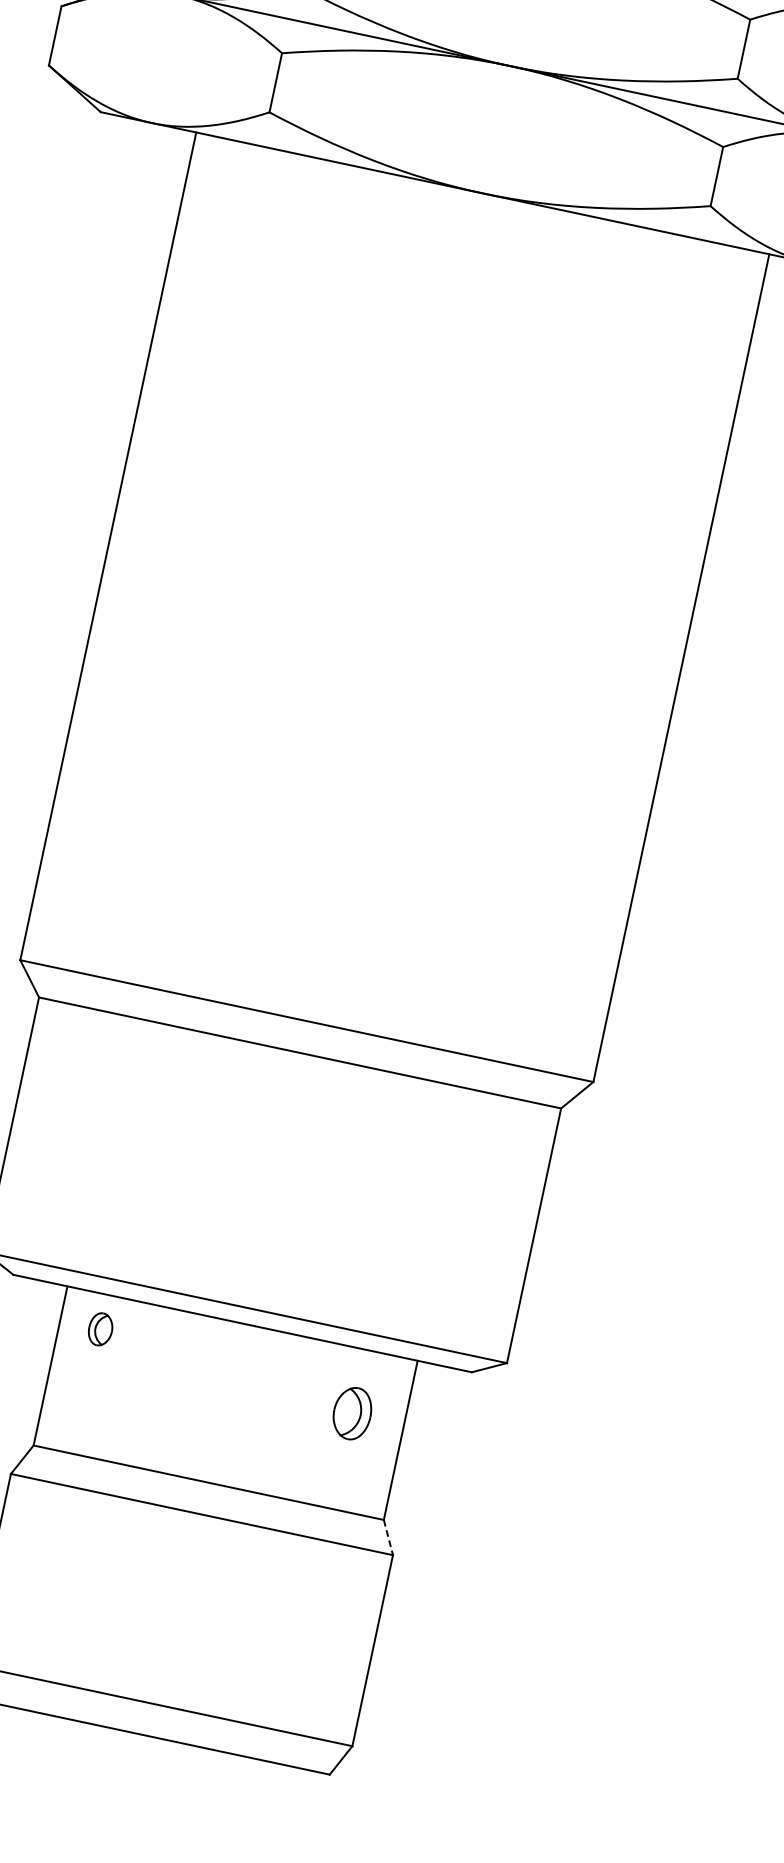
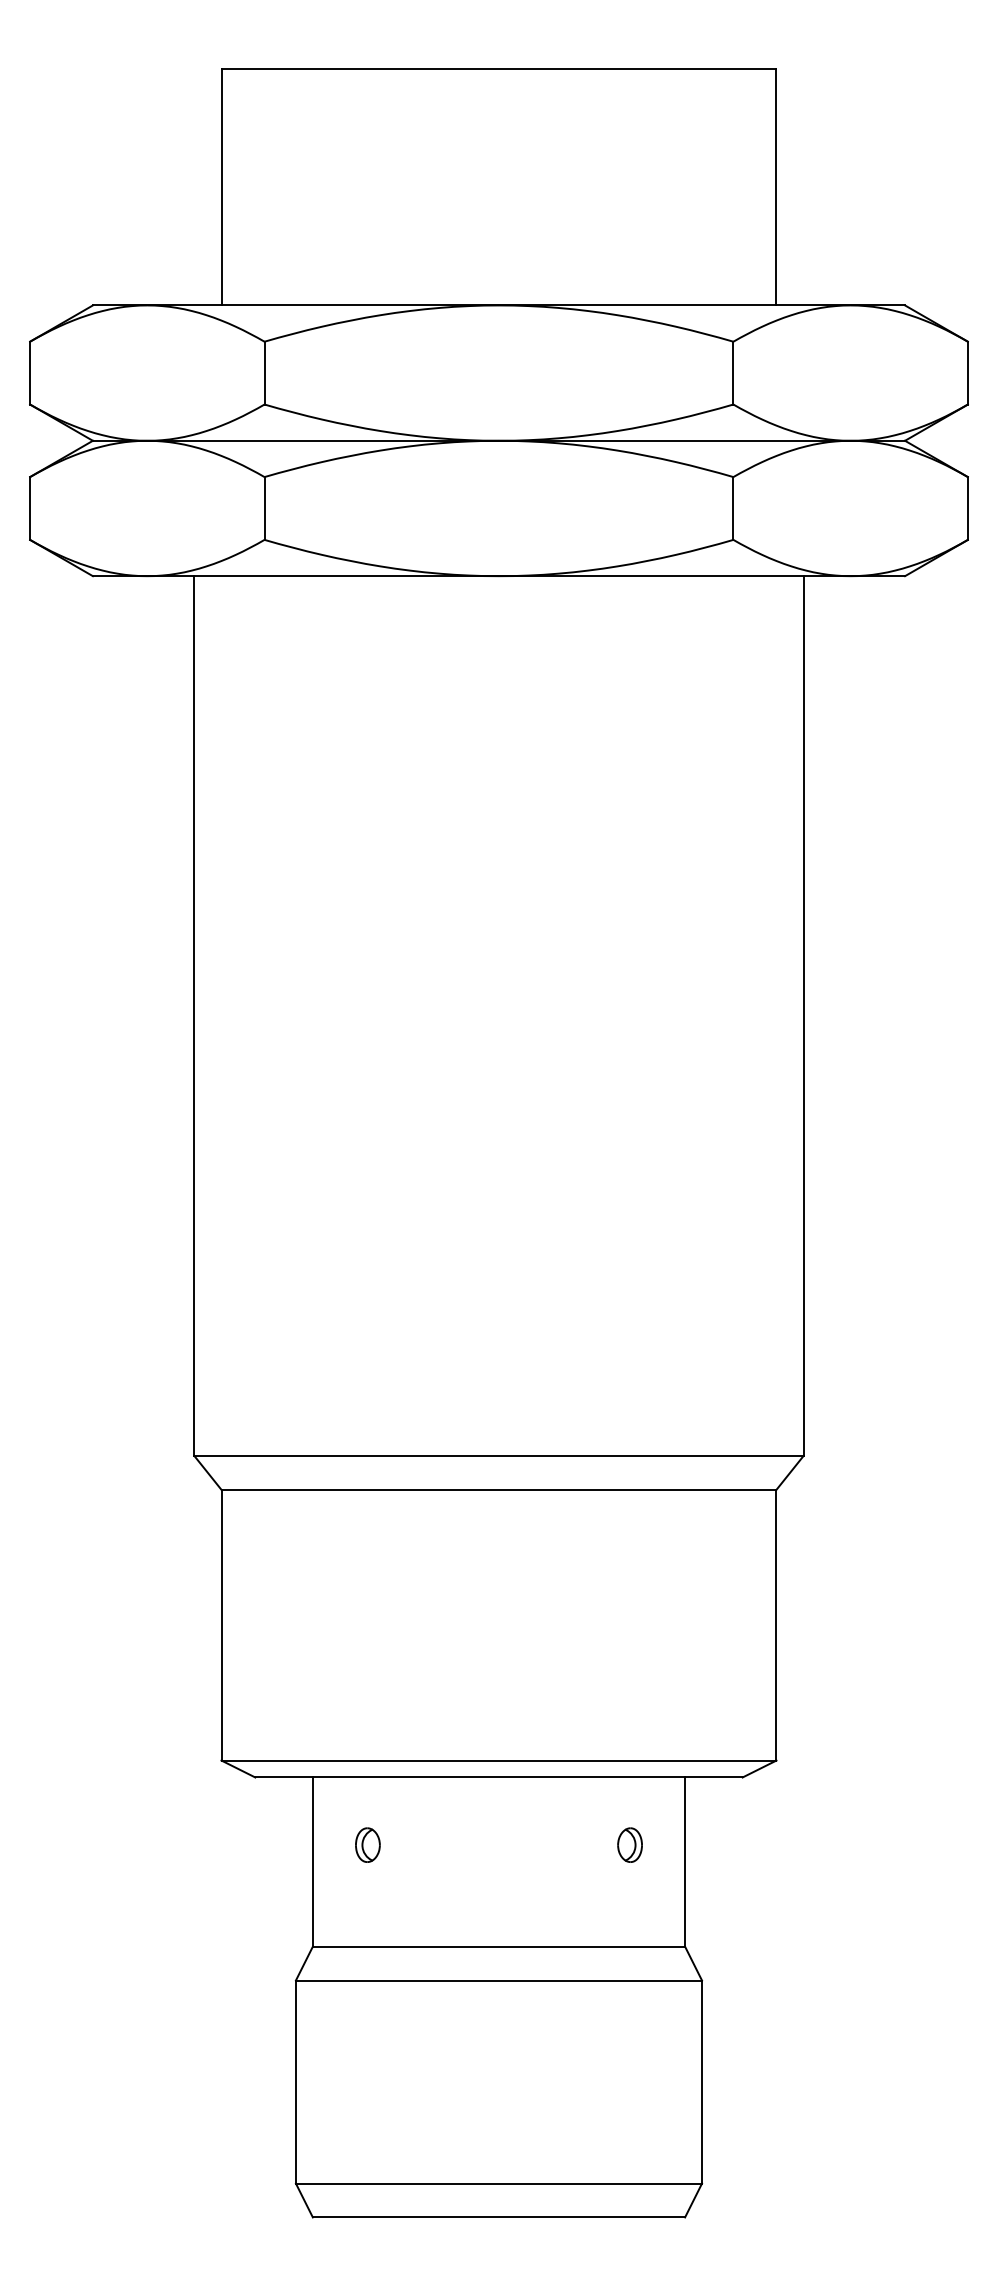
part: (100, 1328) -> (367, 1844), moved
part: (351, 1412) -> (629, 1844), size x0.62
line: (388, 1537) -> (693, 1963), dashed -> solid

